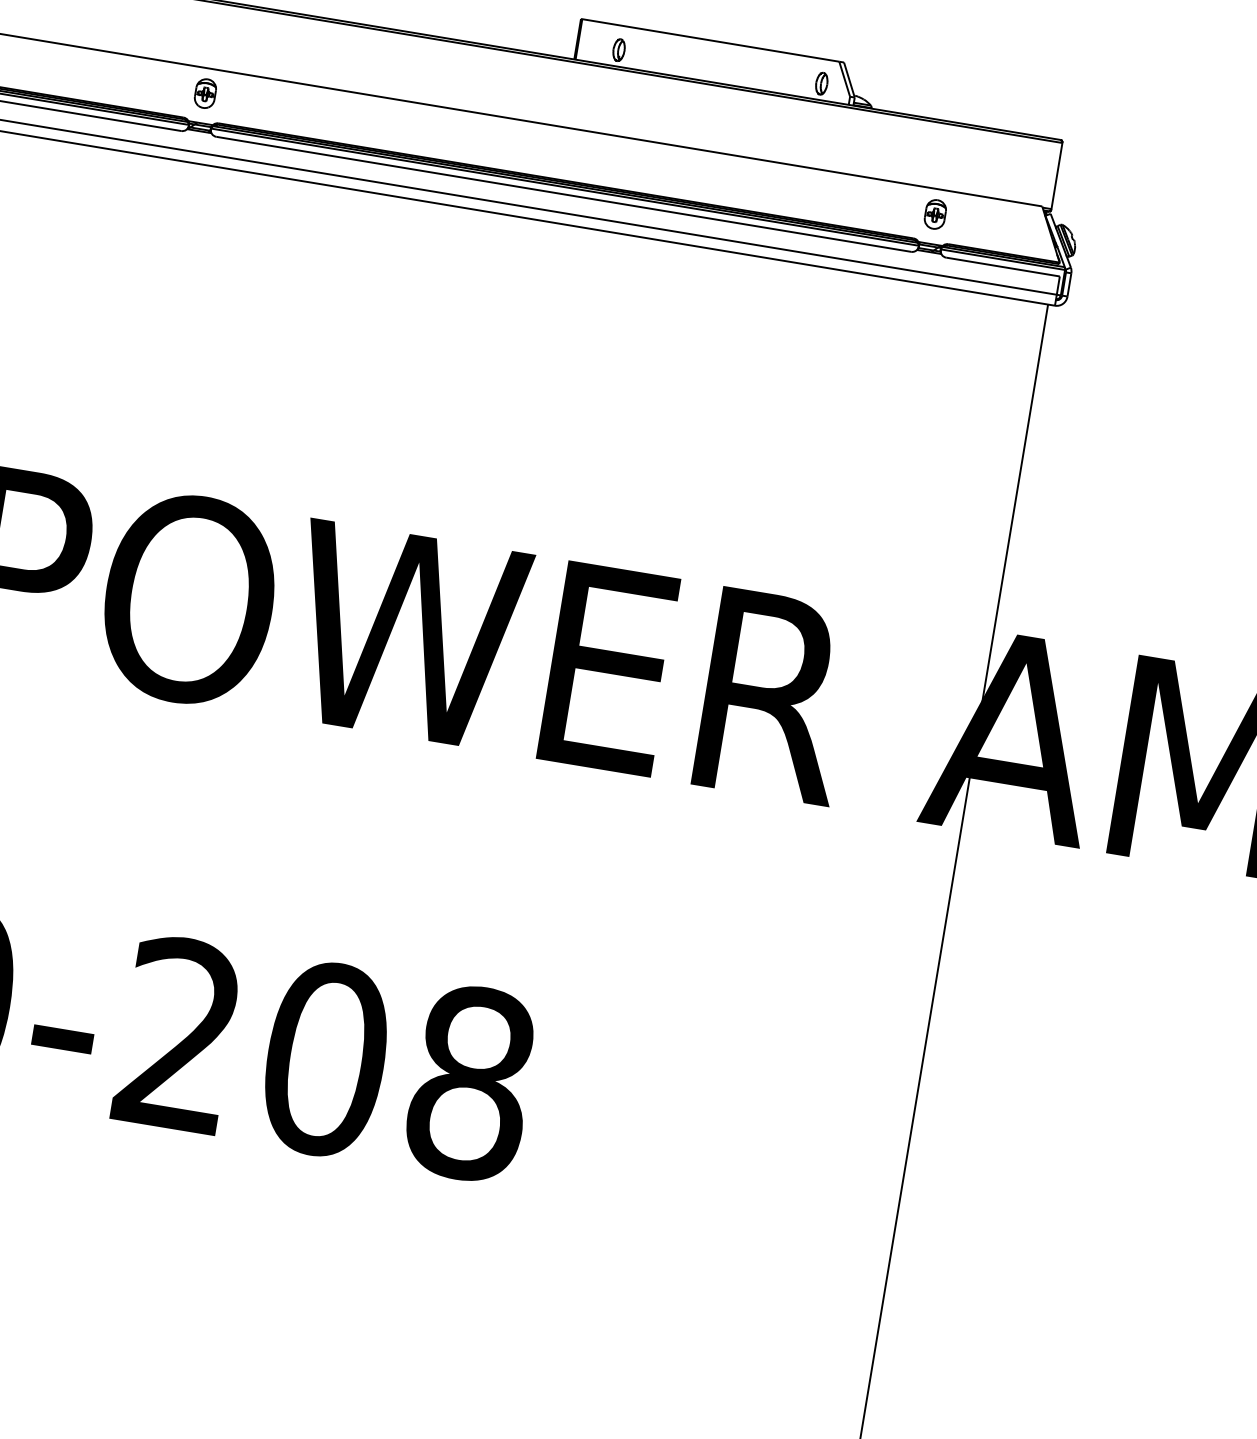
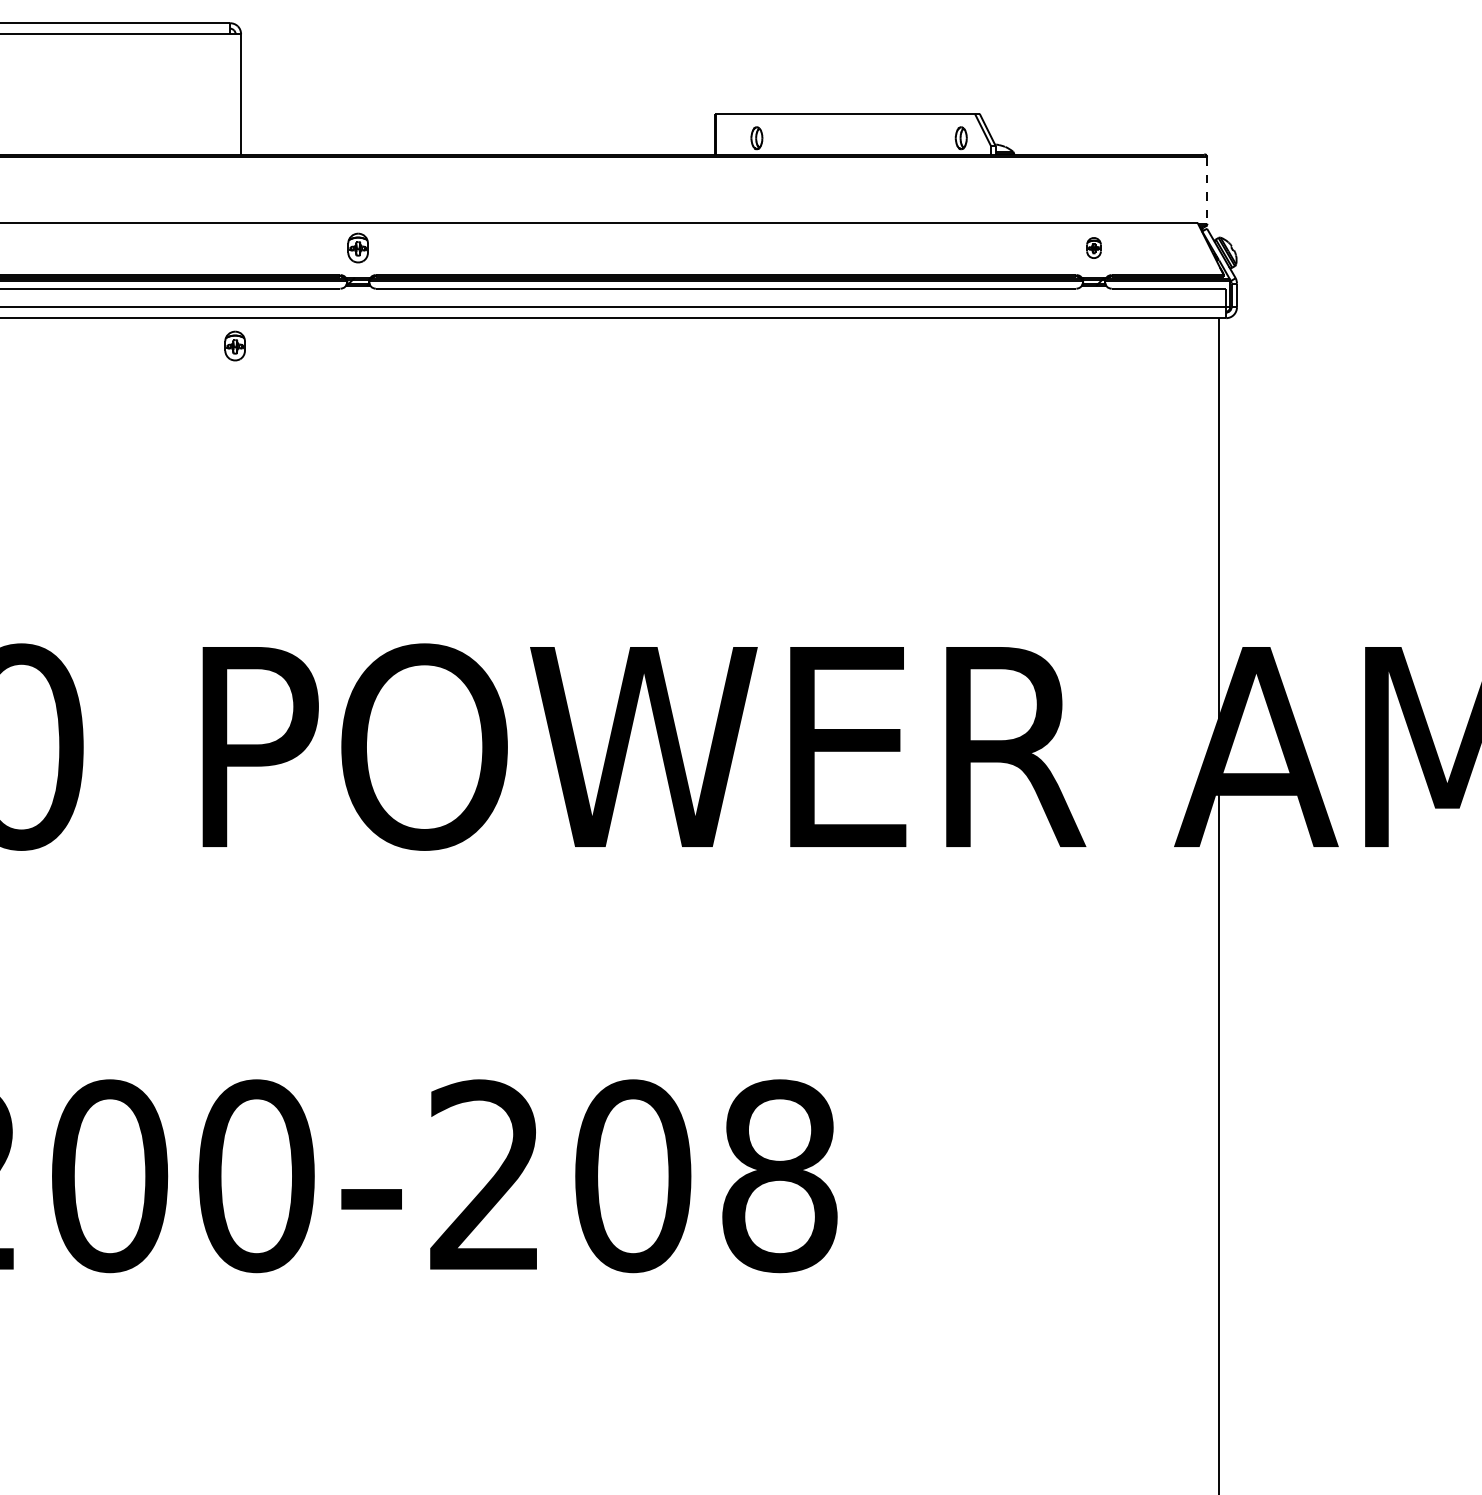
part: (66, 169) -> (234, 345), added
line: (1057, 176) -> (1207, 191), solid -> dashed
part: (934, 213) -> (1093, 247), size x0.7

